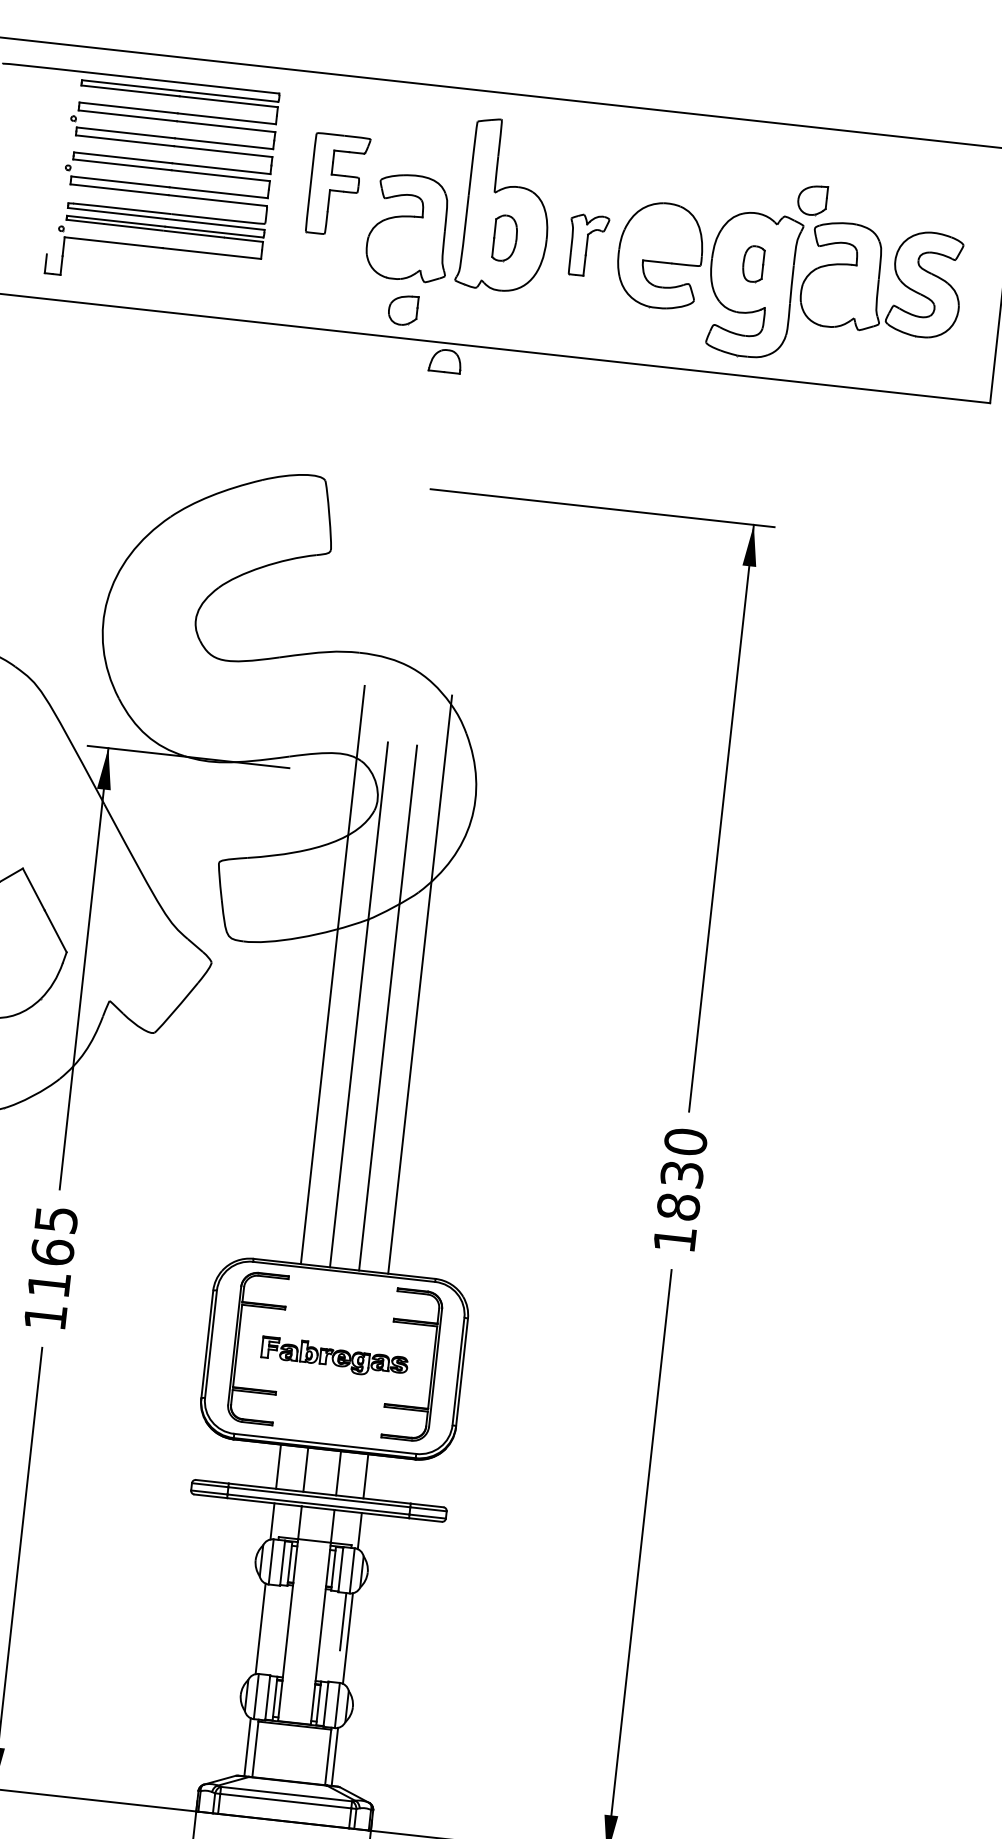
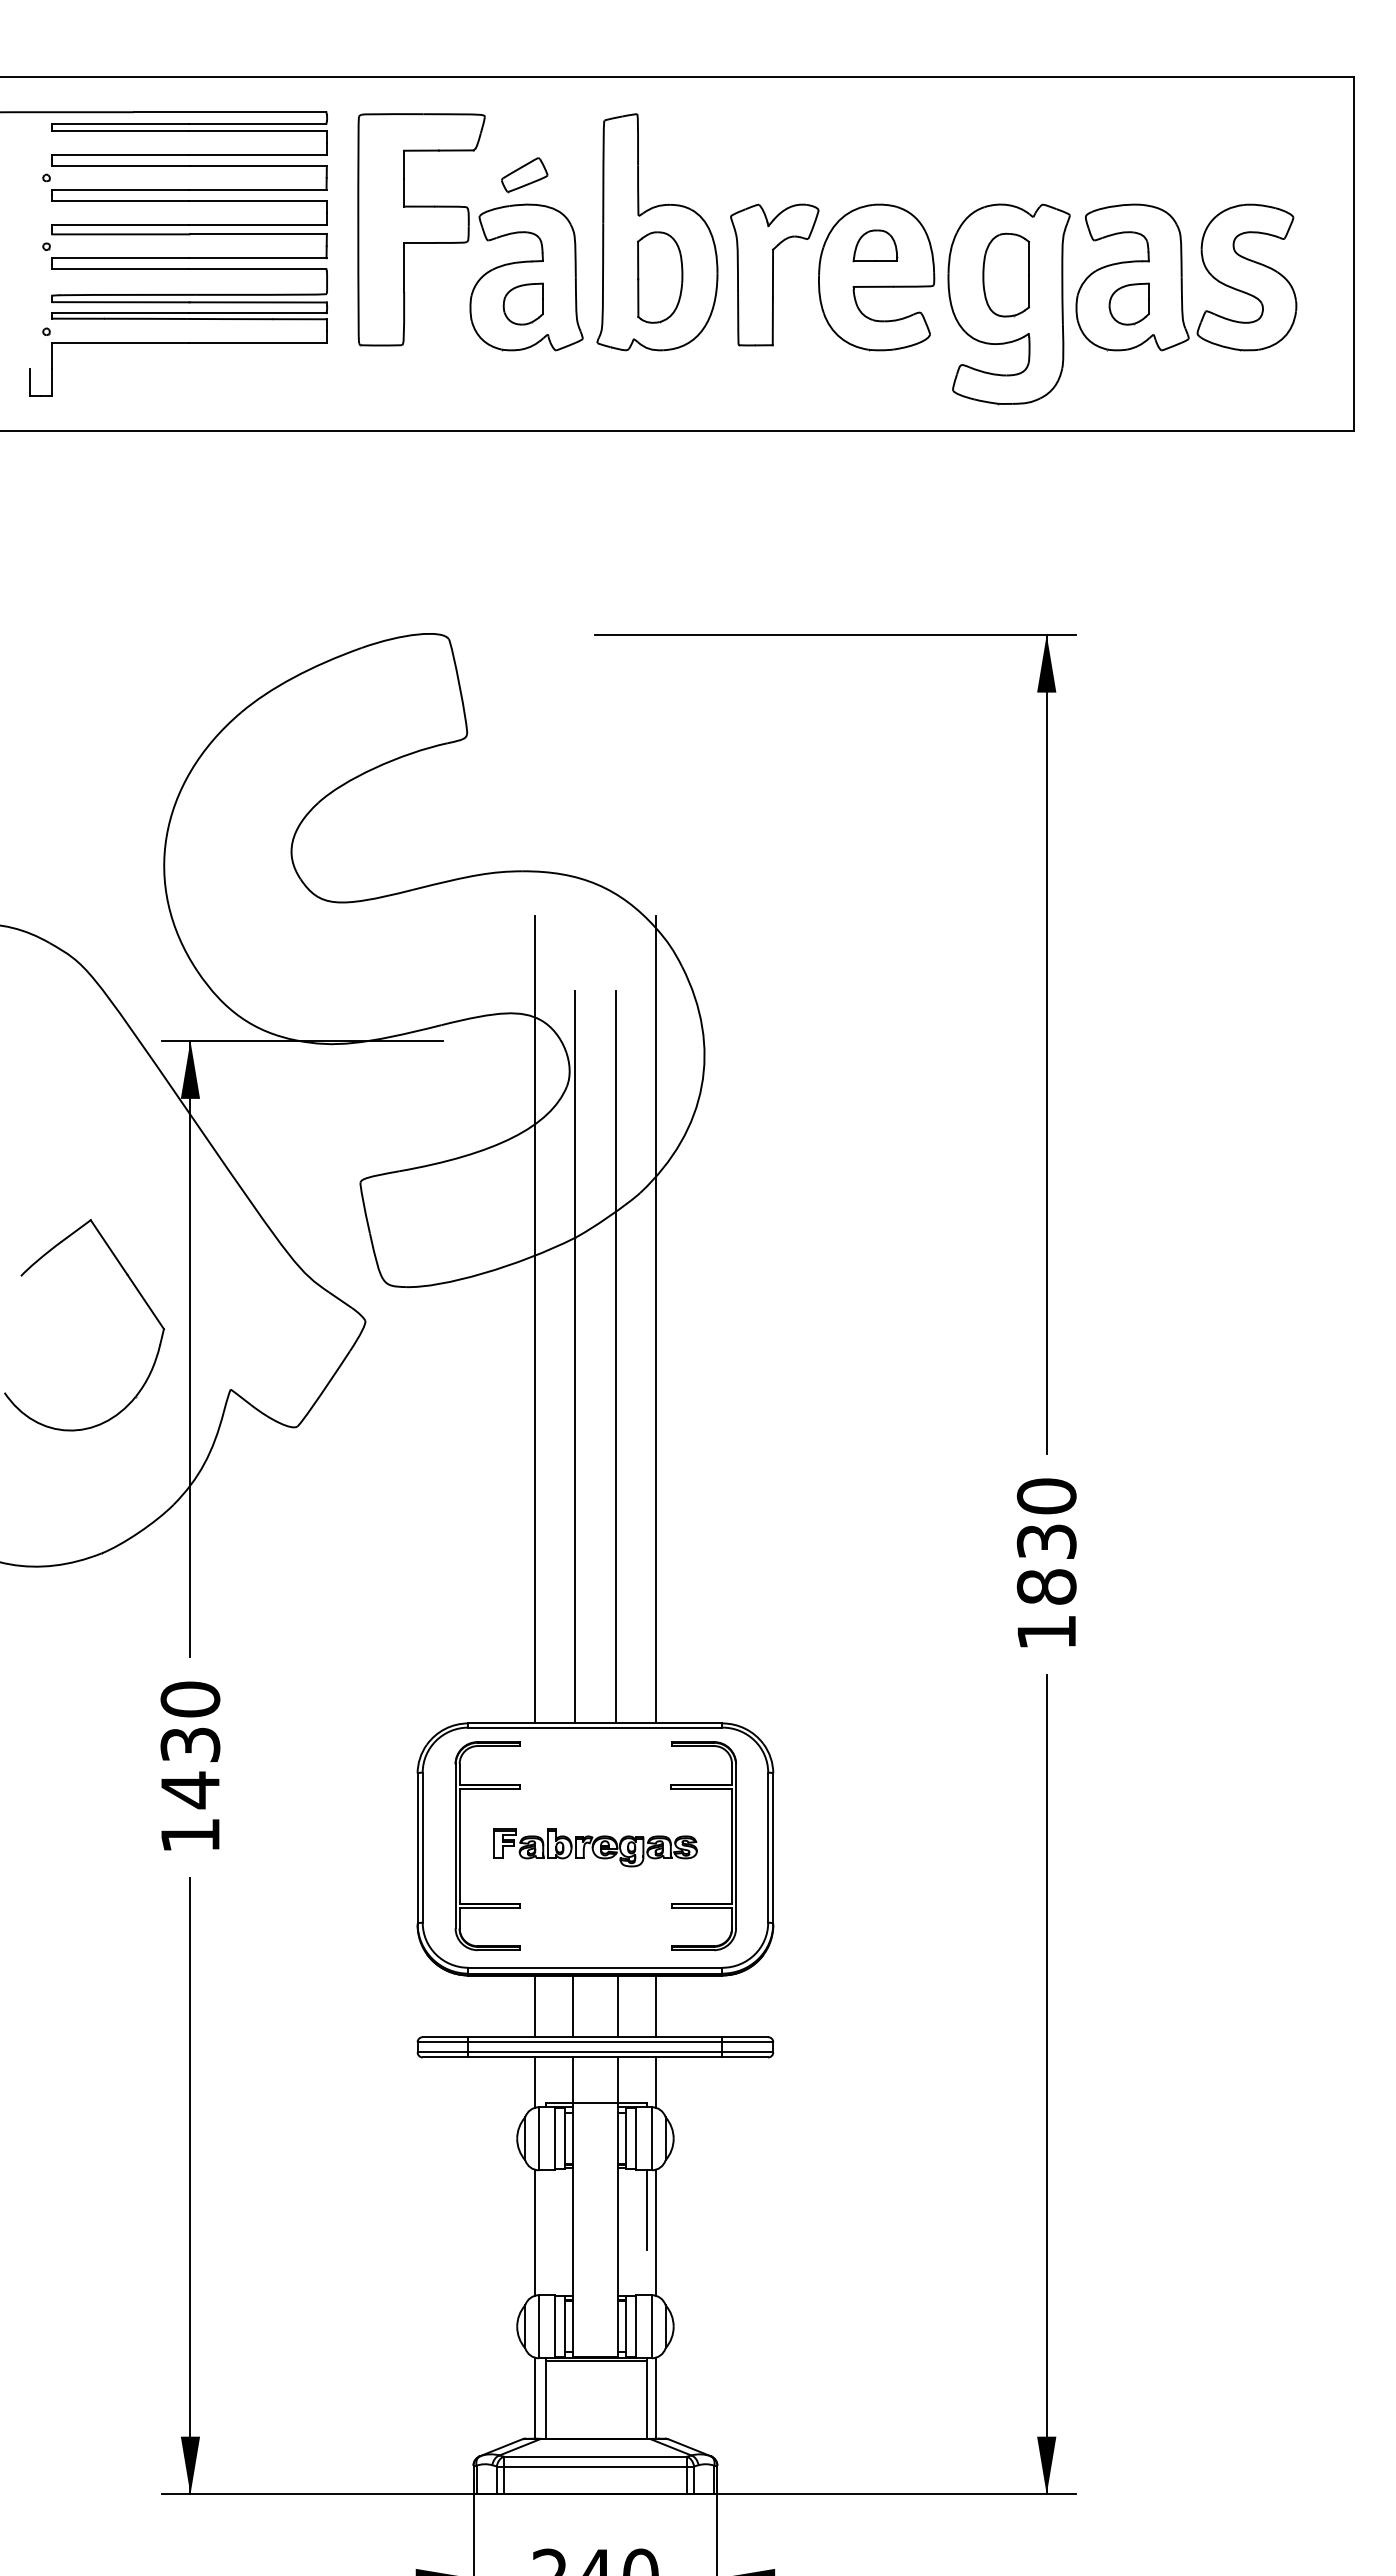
part: (416, 154) -> (524, 175), added
part: (338, 185) -> (421, 229), size x1.67
part: (812, 199) -> (1128, 303), moved
part: (505, 238) -> (660, 277), size x1.43
part: (587, 245) -> (774, 274), size x1.67
part: (753, 263) -> (1006, 274), size x1.67
part: (402, 309) -> (522, 303), moved
part: (445, 360) -> (875, 245), moved
text: (52, 1252) -> (190, 1745), 1165 -> 1430

